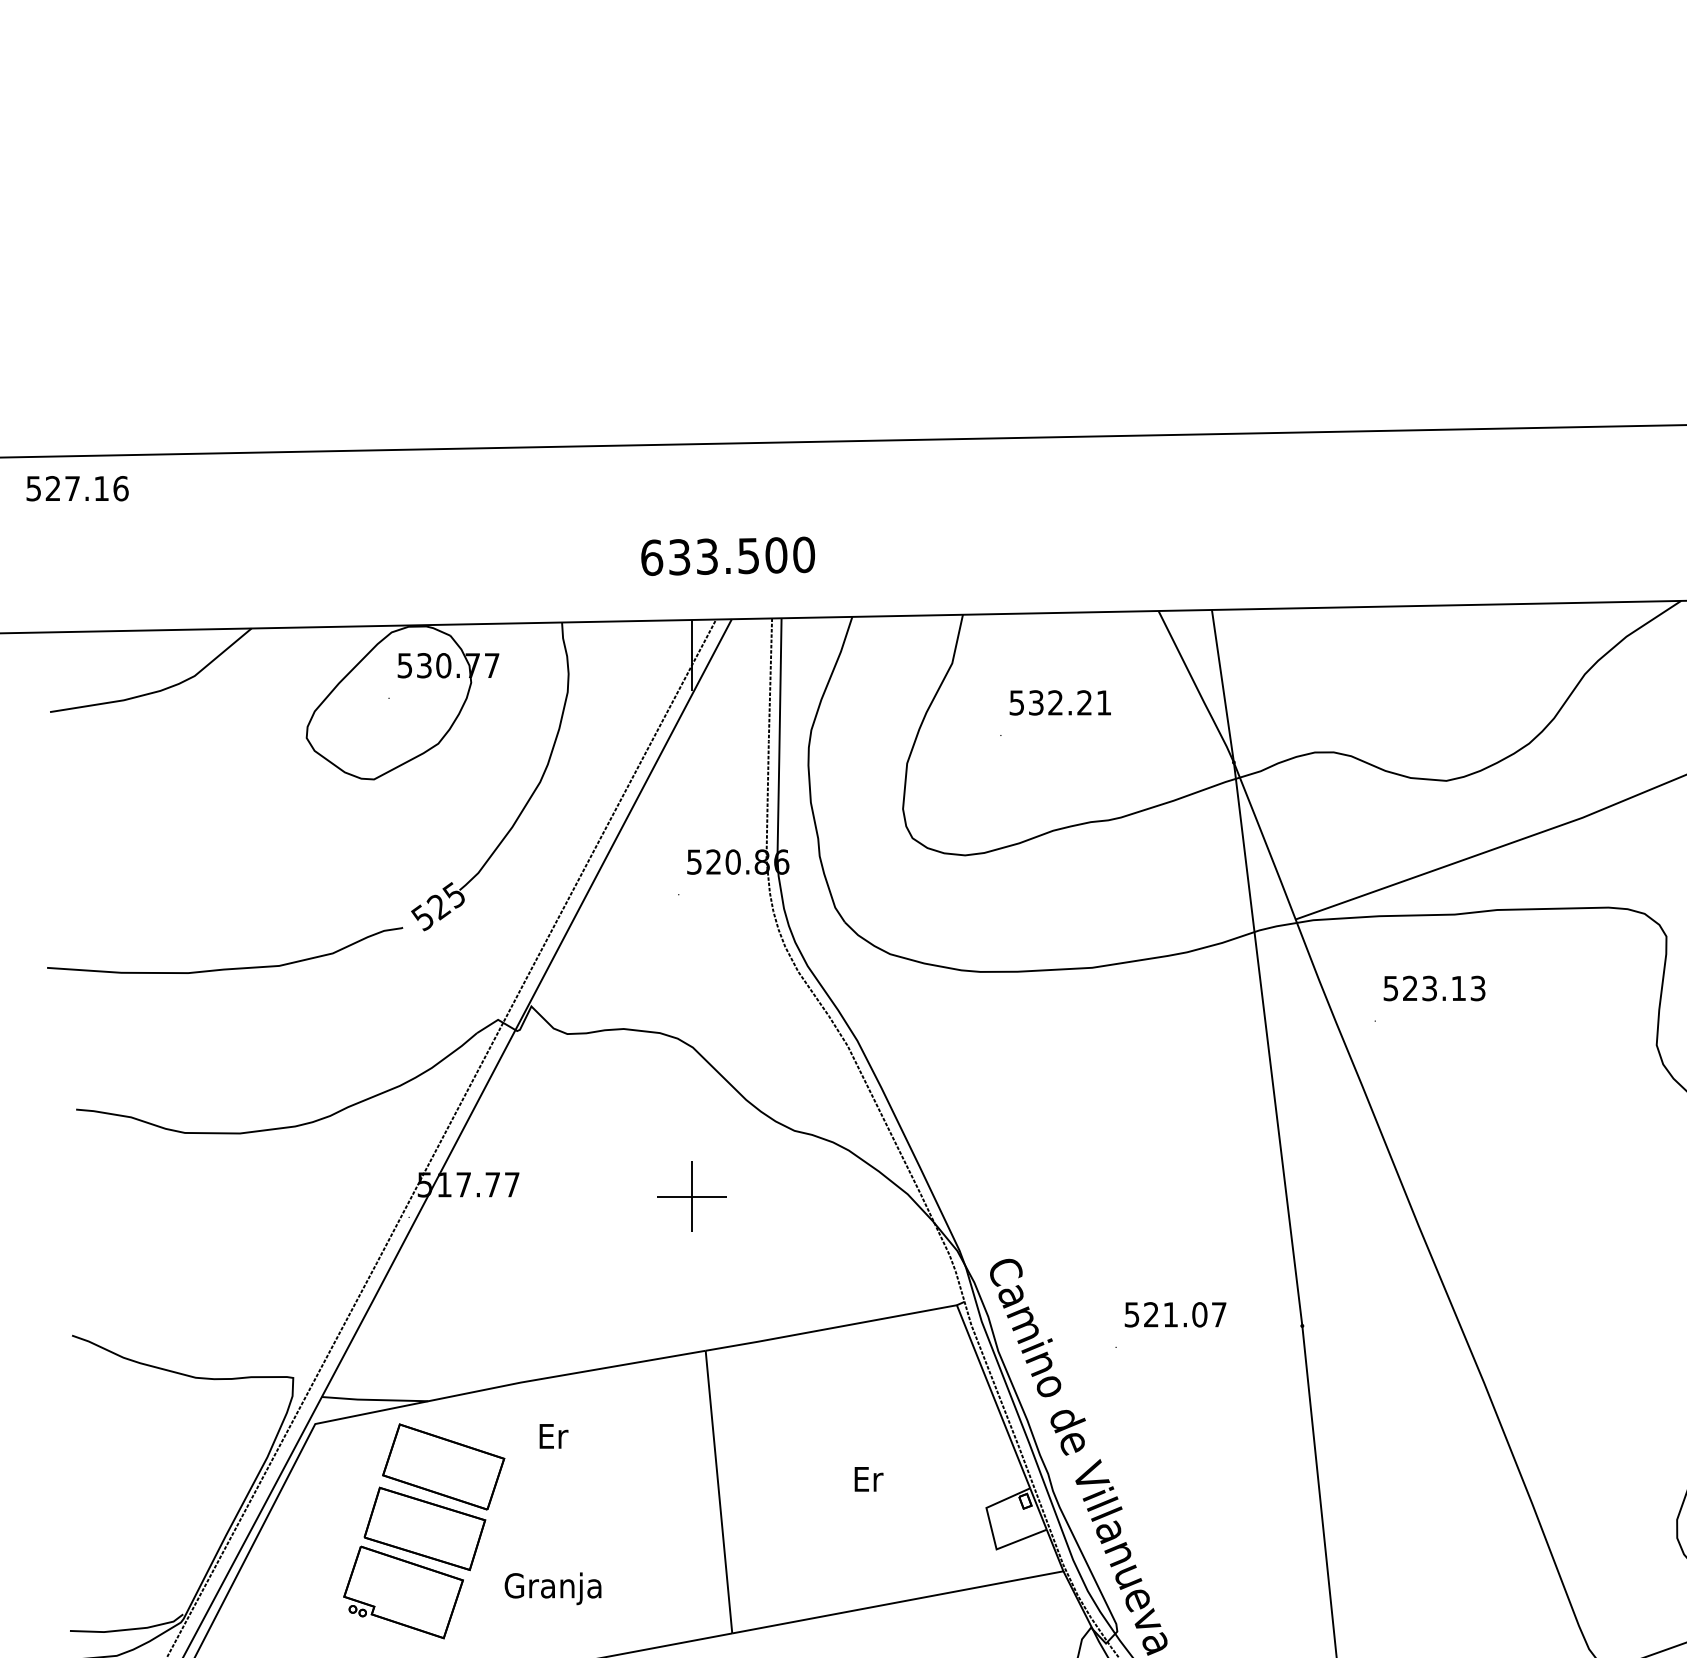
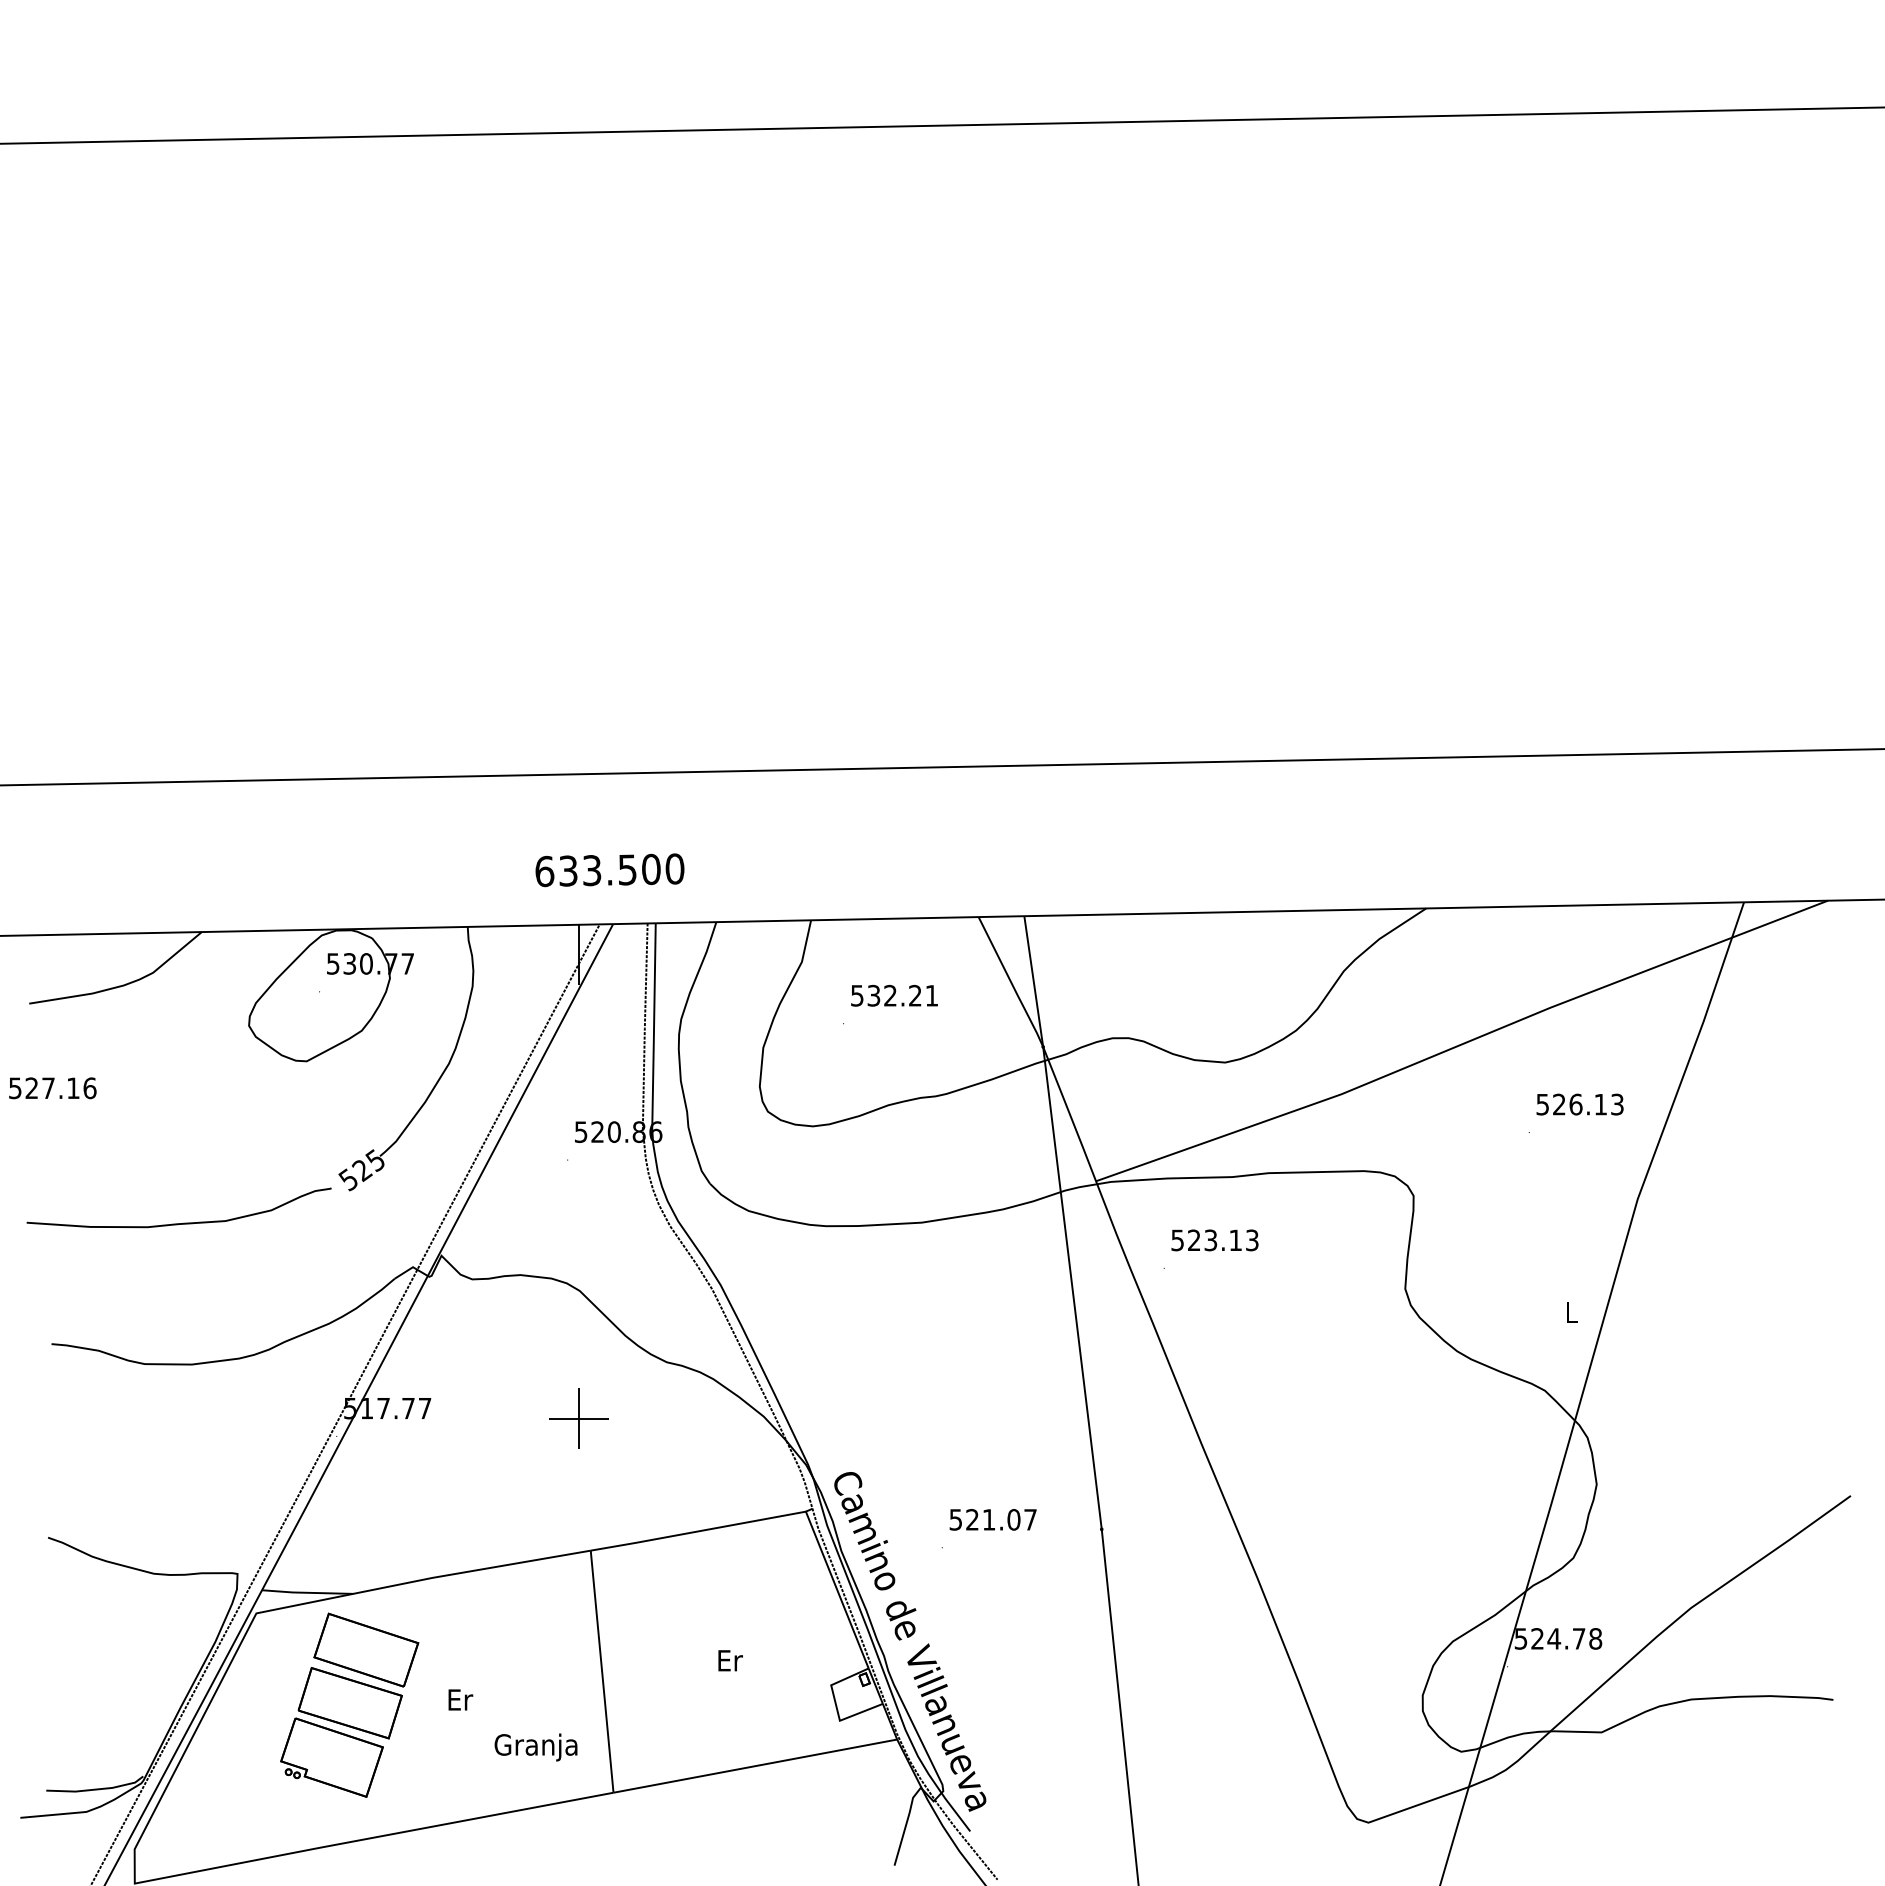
text: (77, 488) -> (52, 1088), moved
text: (553, 1435) -> (460, 1699), moved
text: (552, 1588) -> (535, 1747), moved

